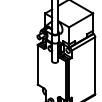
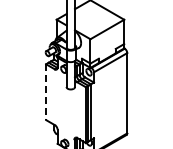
line: (37, 65) -> (46, 92), solid -> dashed

